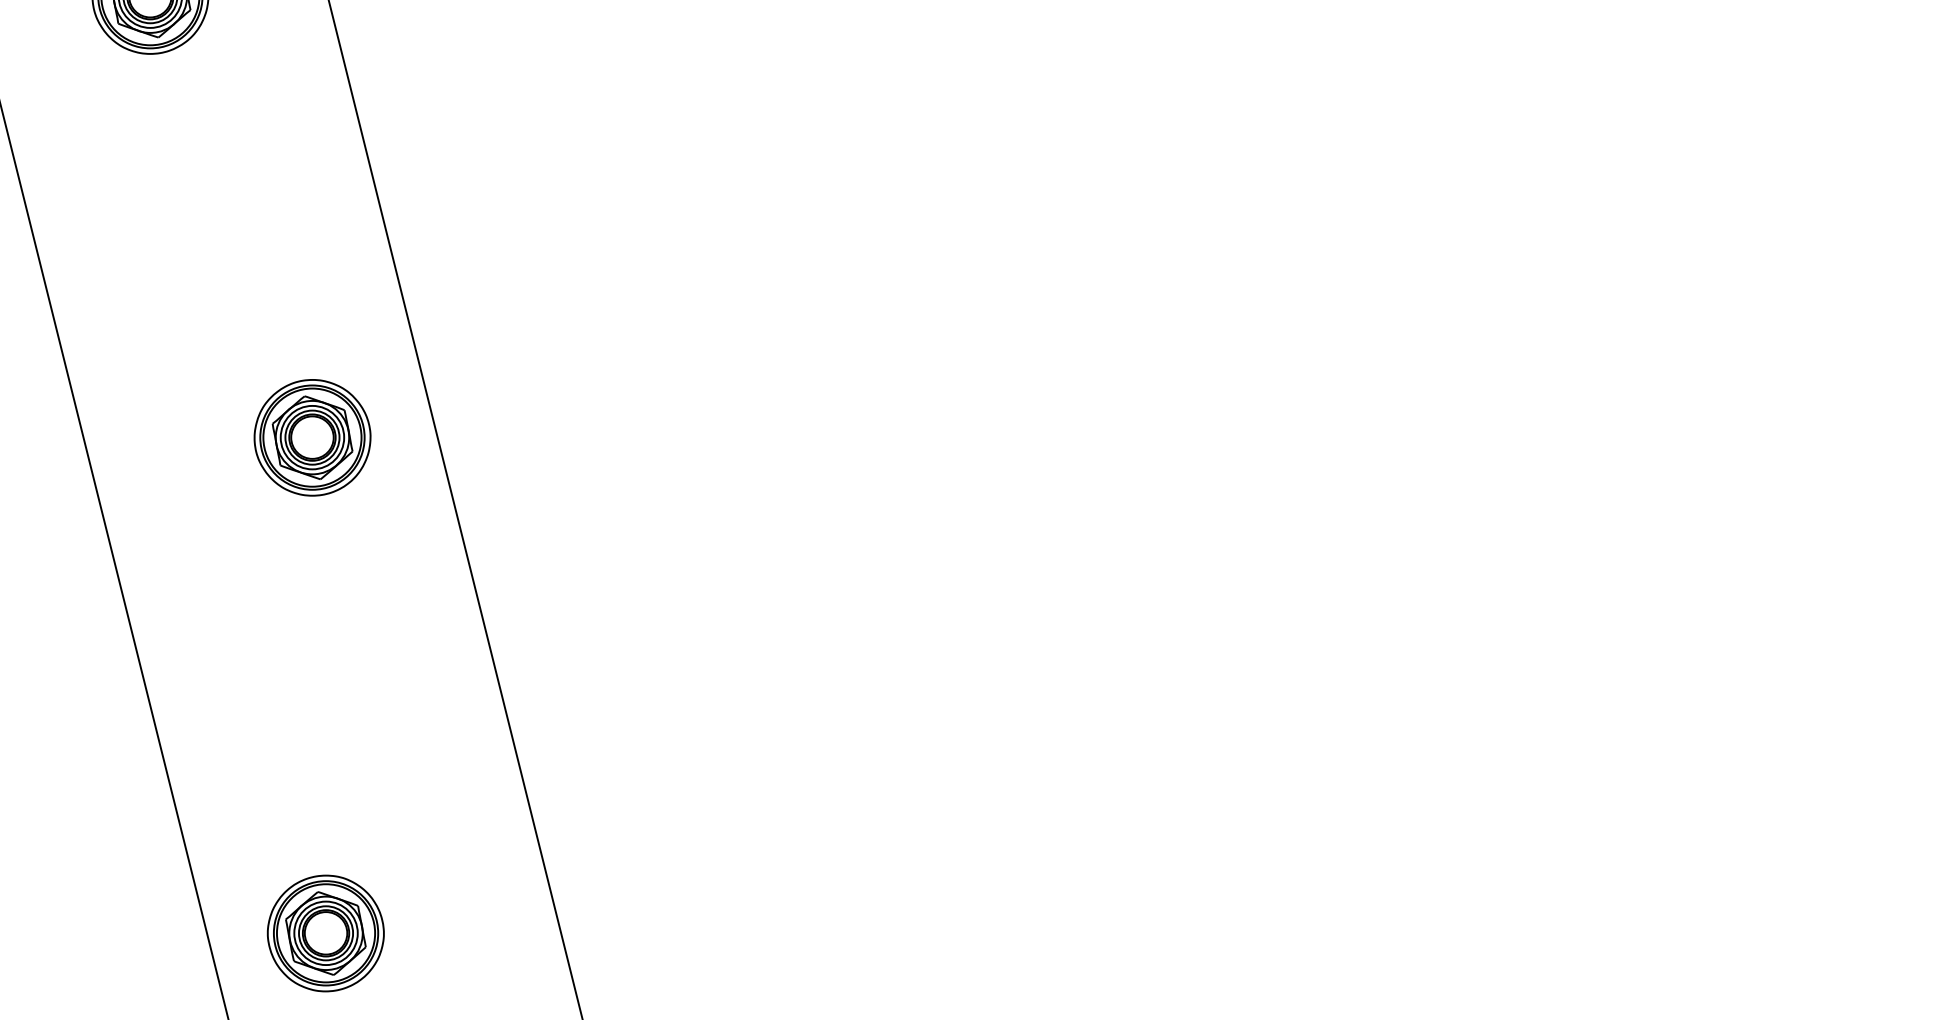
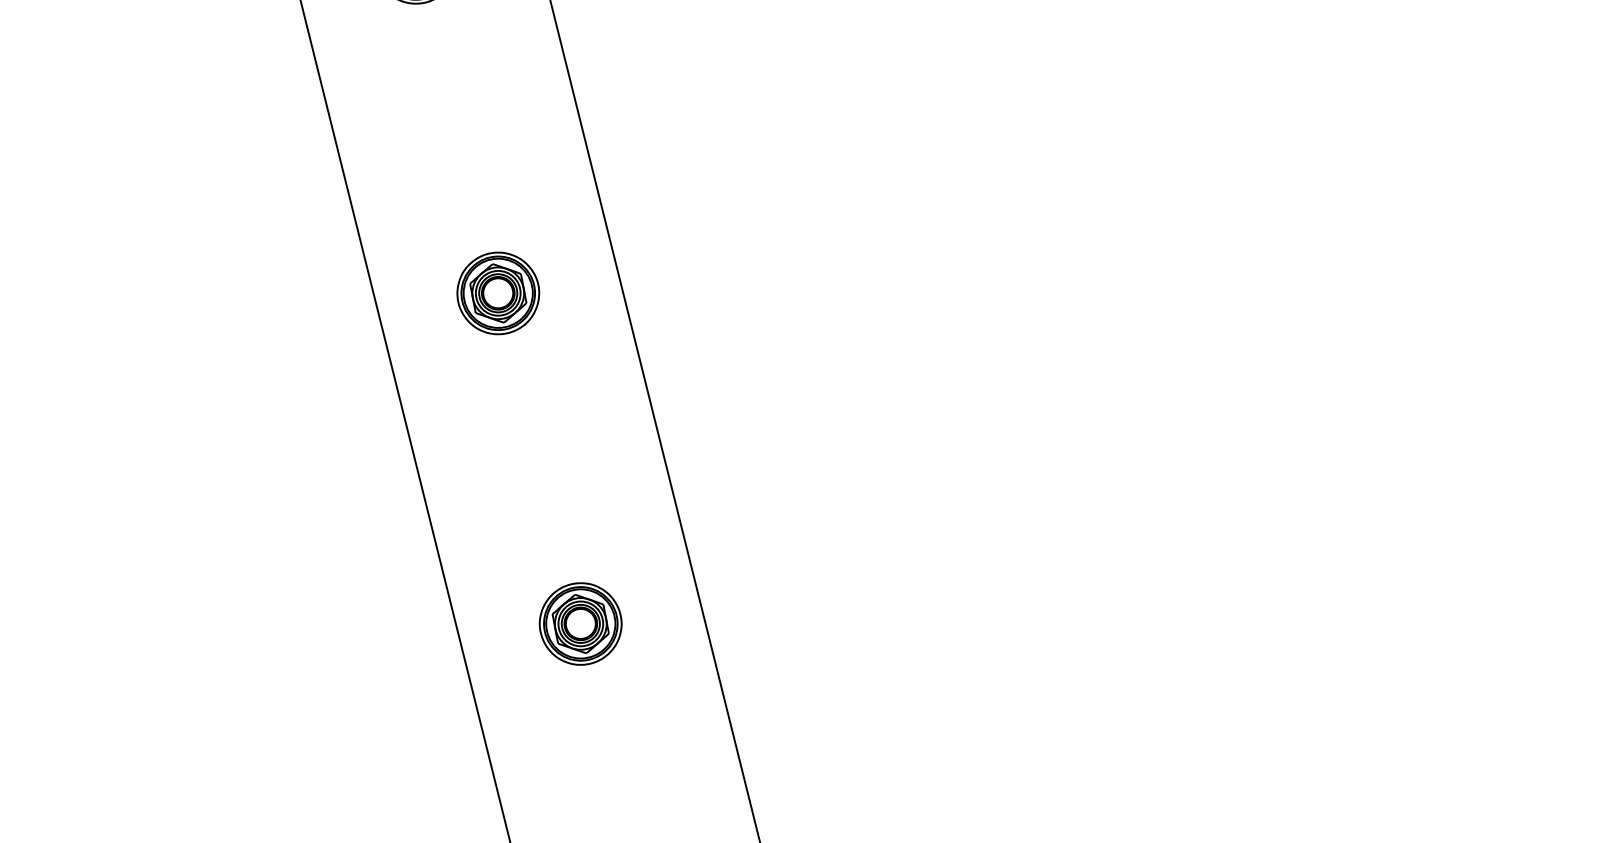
part: (312, 437) -> (498, 293), moved
part: (325, 932) -> (580, 623), moved

